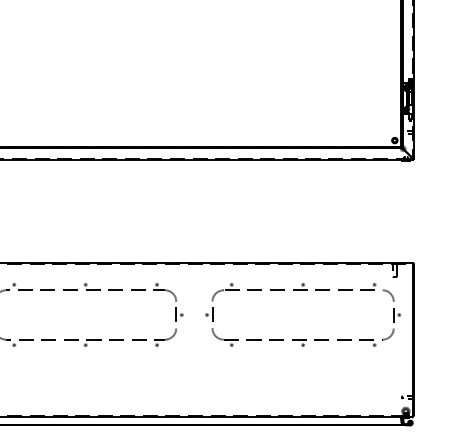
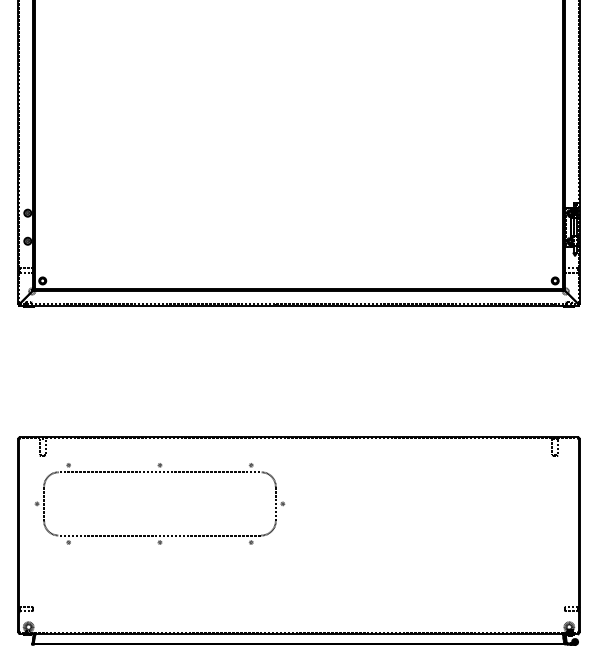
part: (302, 290) -> (437, 472), removed

